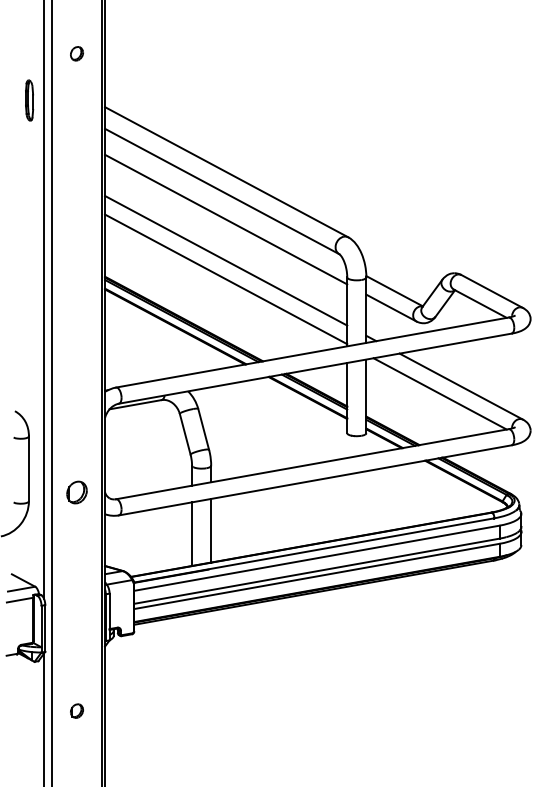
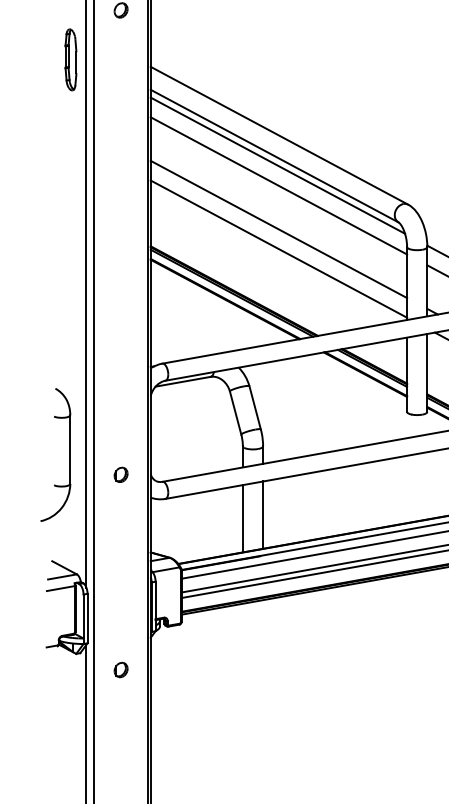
part: (29, 100) -> (70, 59), size x1.43
line: (225, 200) -> (278, 165), added
part: (76, 492) -> (120, 474), size x0.62
part: (76, 710) -> (120, 669), moved

